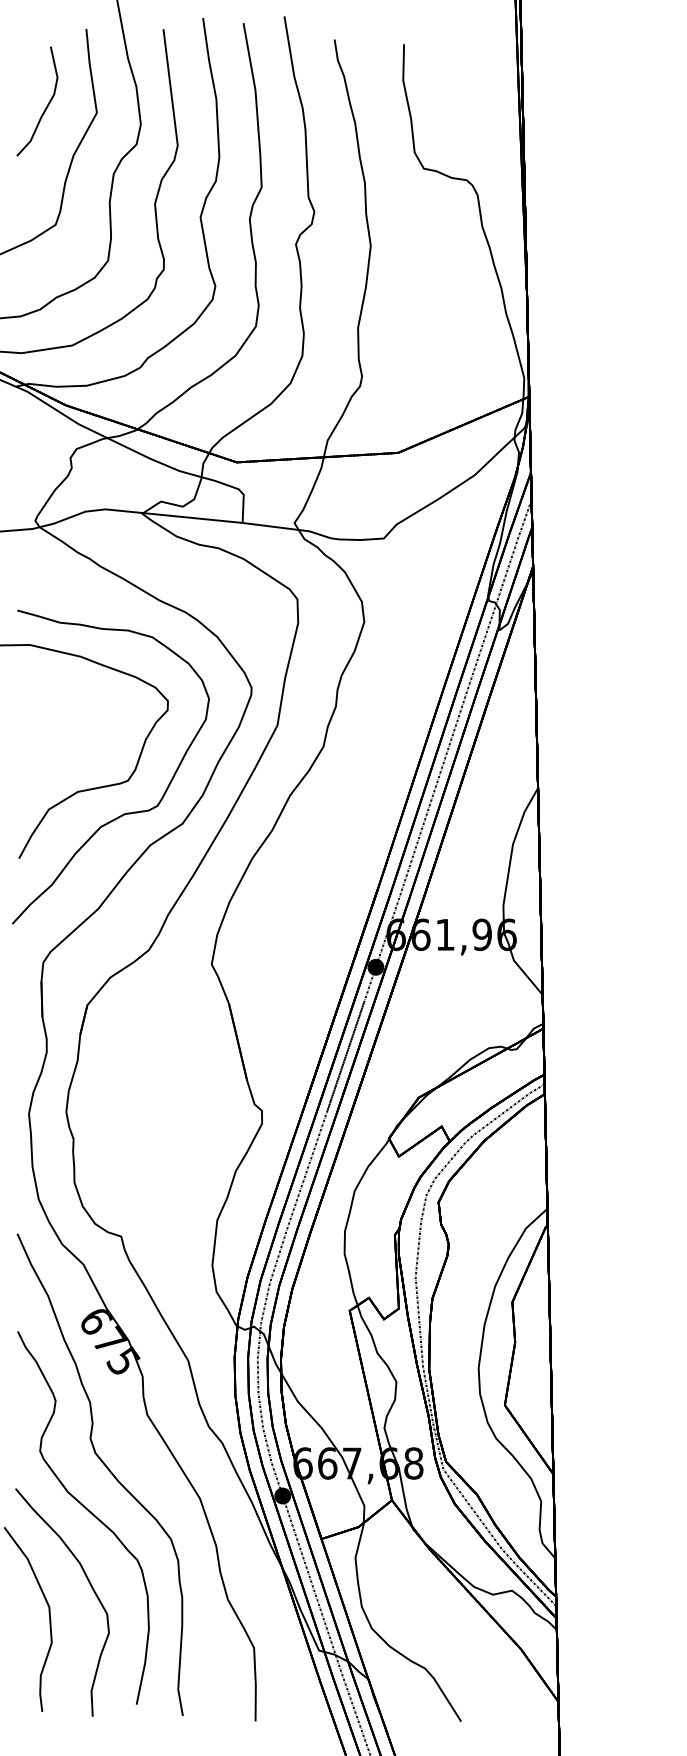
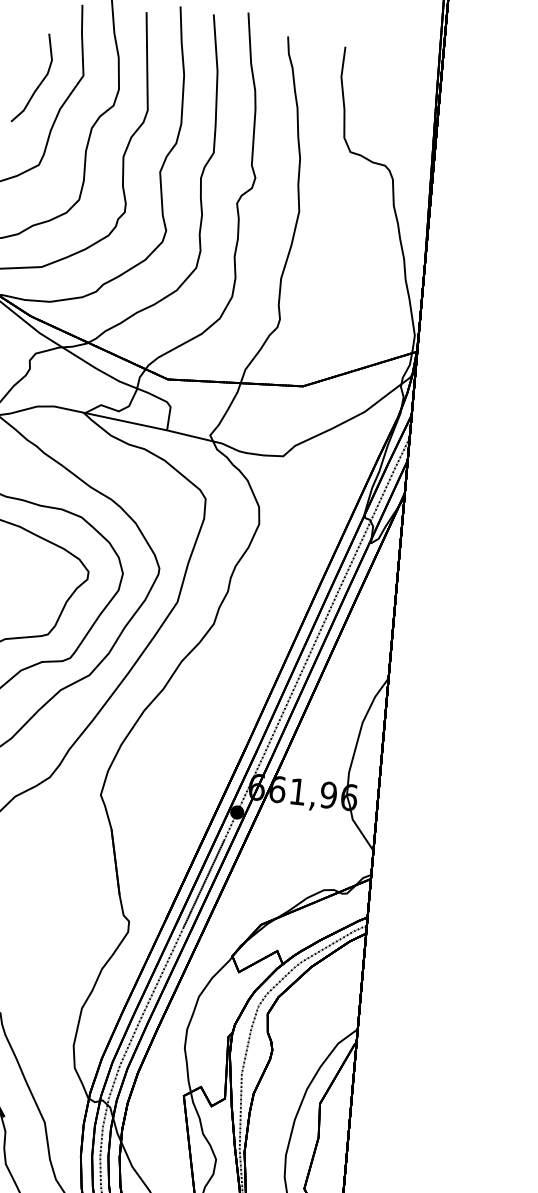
part: (46, 105) -> (40, 82), moved

